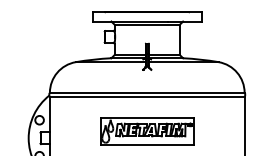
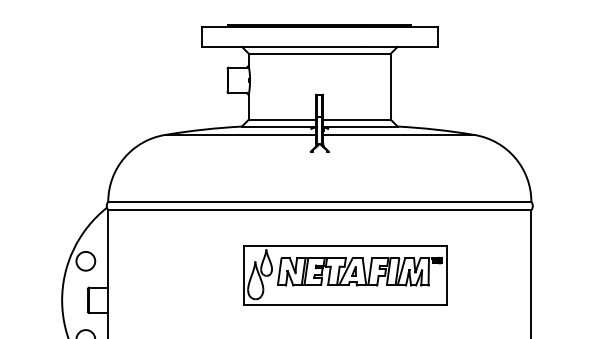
part: (147, 131) -> (346, 274), moved

